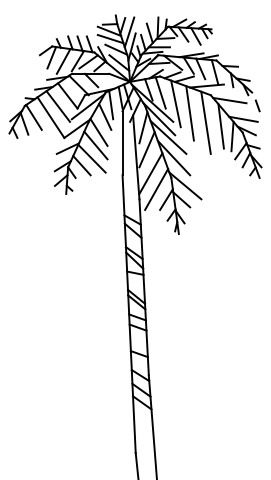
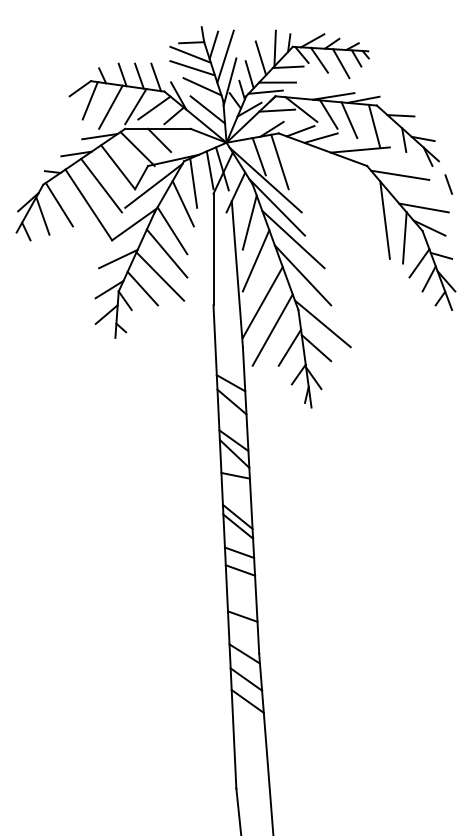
line: (175, 103) -> (305, 180), removed
line: (189, 113) -> (329, 197), removed
line: (205, 122) -> (357, 213), removed

